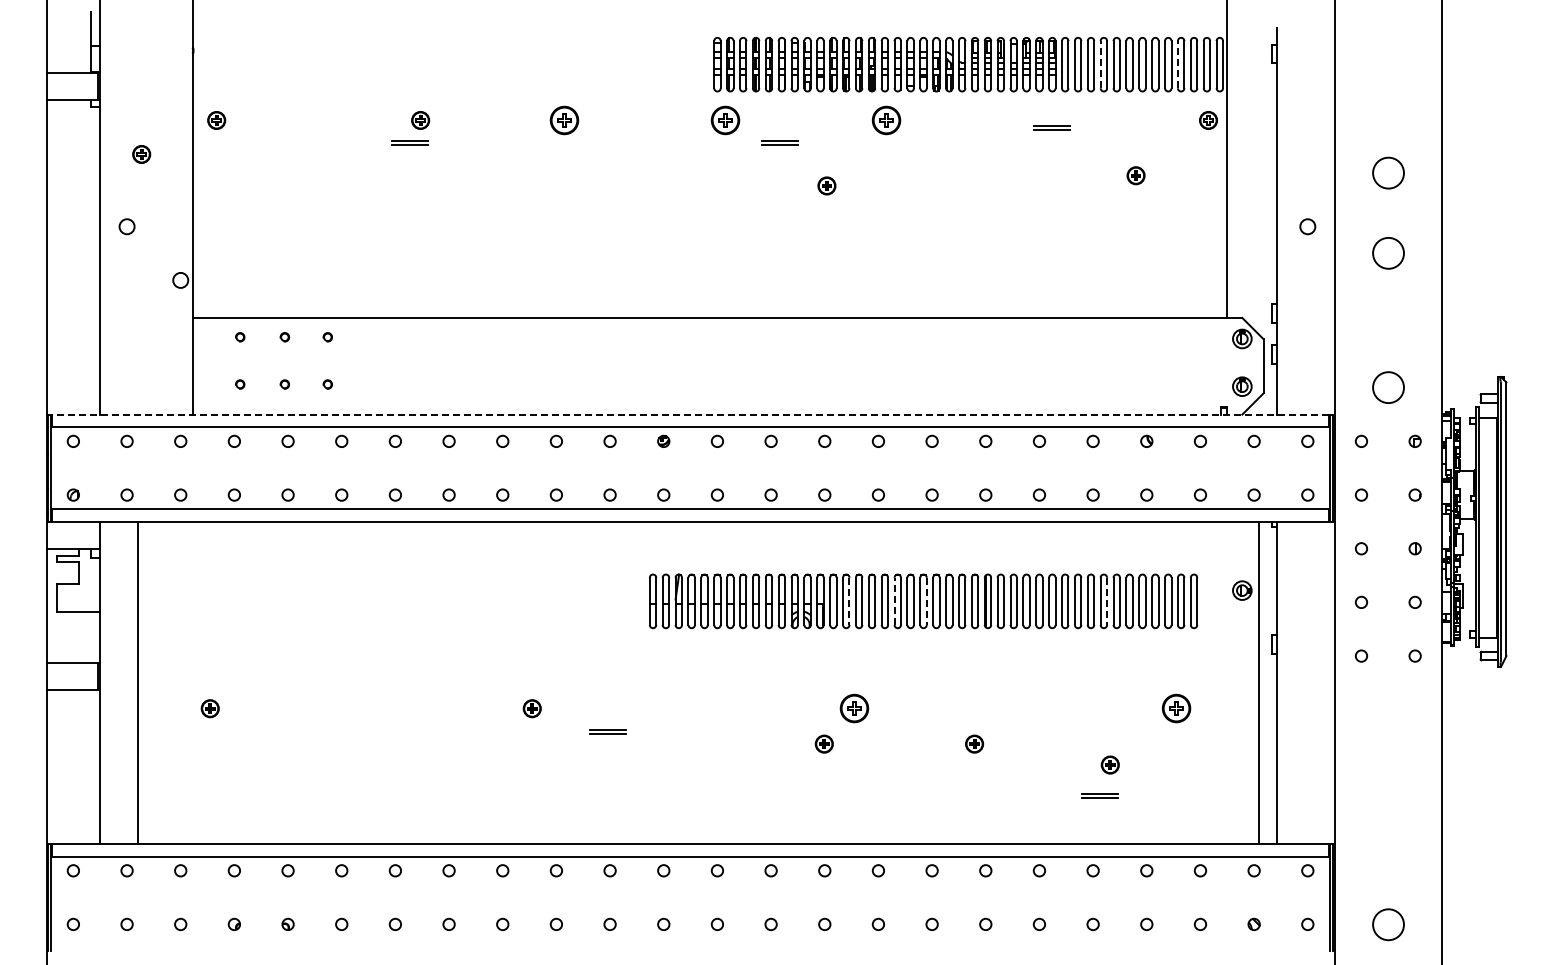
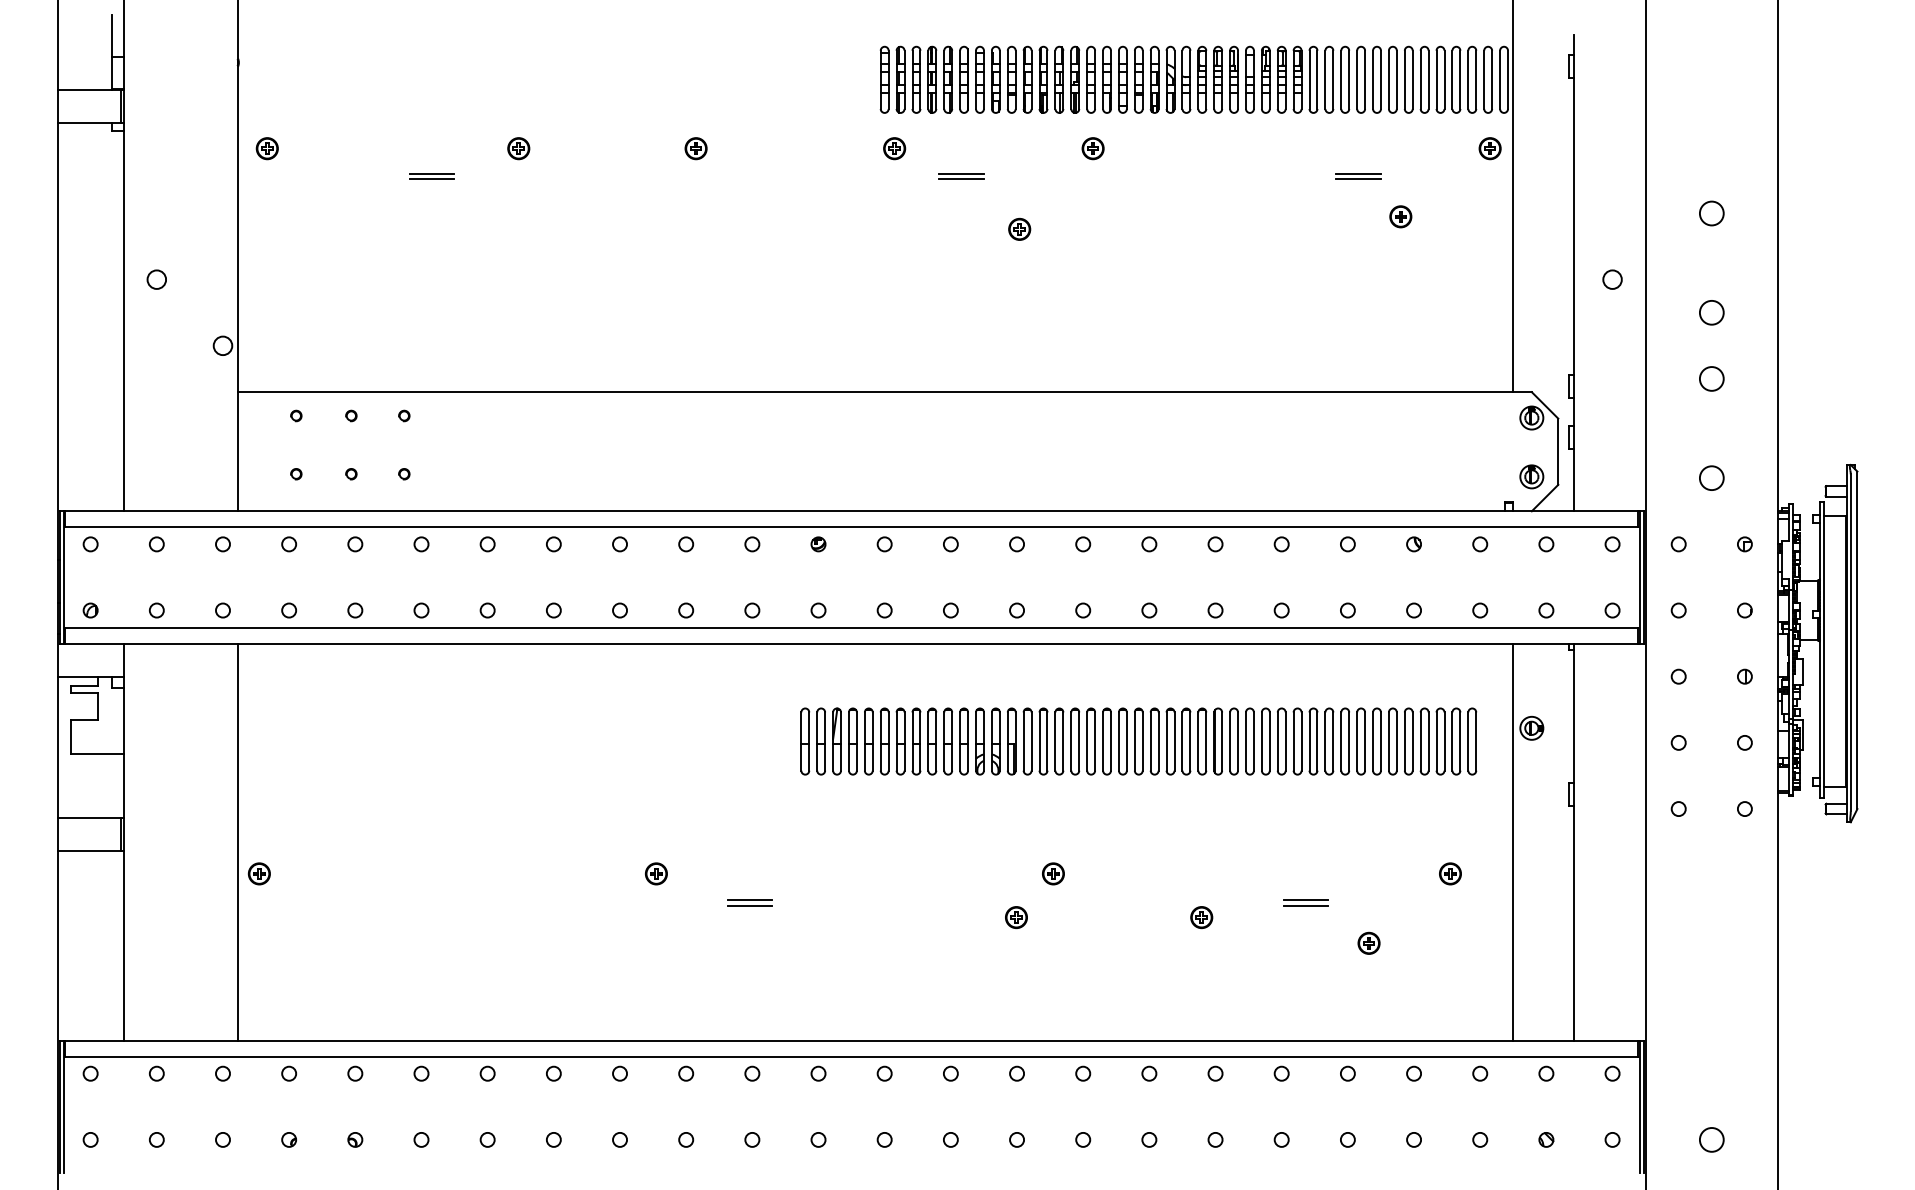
line: (1100, 64) -> (1356, 79), dashed -> solid
line: (1177, 64) -> (1451, 79), dashed -> solid
part: (564, 120) -> (696, 148), size x0.62
part: (725, 120) -> (894, 148), size x0.62
part: (886, 120) -> (1093, 148), size x0.62
part: (1051, 127) -> (1358, 175), moved
part: (409, 142) -> (431, 175), moved
part: (141, 154) -> (174, 190), removed
circle: (1387, 172) -> (1710, 212), size x0.62
circle: (1387, 253) -> (1710, 312), size x0.62
circle: (1387, 306) -> (1710, 378), added
circle: (1387, 387) -> (1710, 477), size x0.62
line: (690, 414) -> (851, 511), dashed -> solid
line: (849, 601) -> (1047, 741), dashed -> solid
line: (894, 601) -> (1102, 741), dashed -> solid
line: (926, 601) -> (1142, 741), dashed -> solid
line: (1107, 601) -> (1365, 741), dashed -> solid
line: (137, 682) -> (237, 841), moved
line: (1259, 682) -> (1513, 841), moved
part: (853, 708) -> (1052, 873), size x0.62
part: (1175, 708) -> (1449, 873), size x0.62
part: (1099, 795) -> (1305, 901), moved
circle: (1387, 923) -> (1710, 1138), size x0.62

